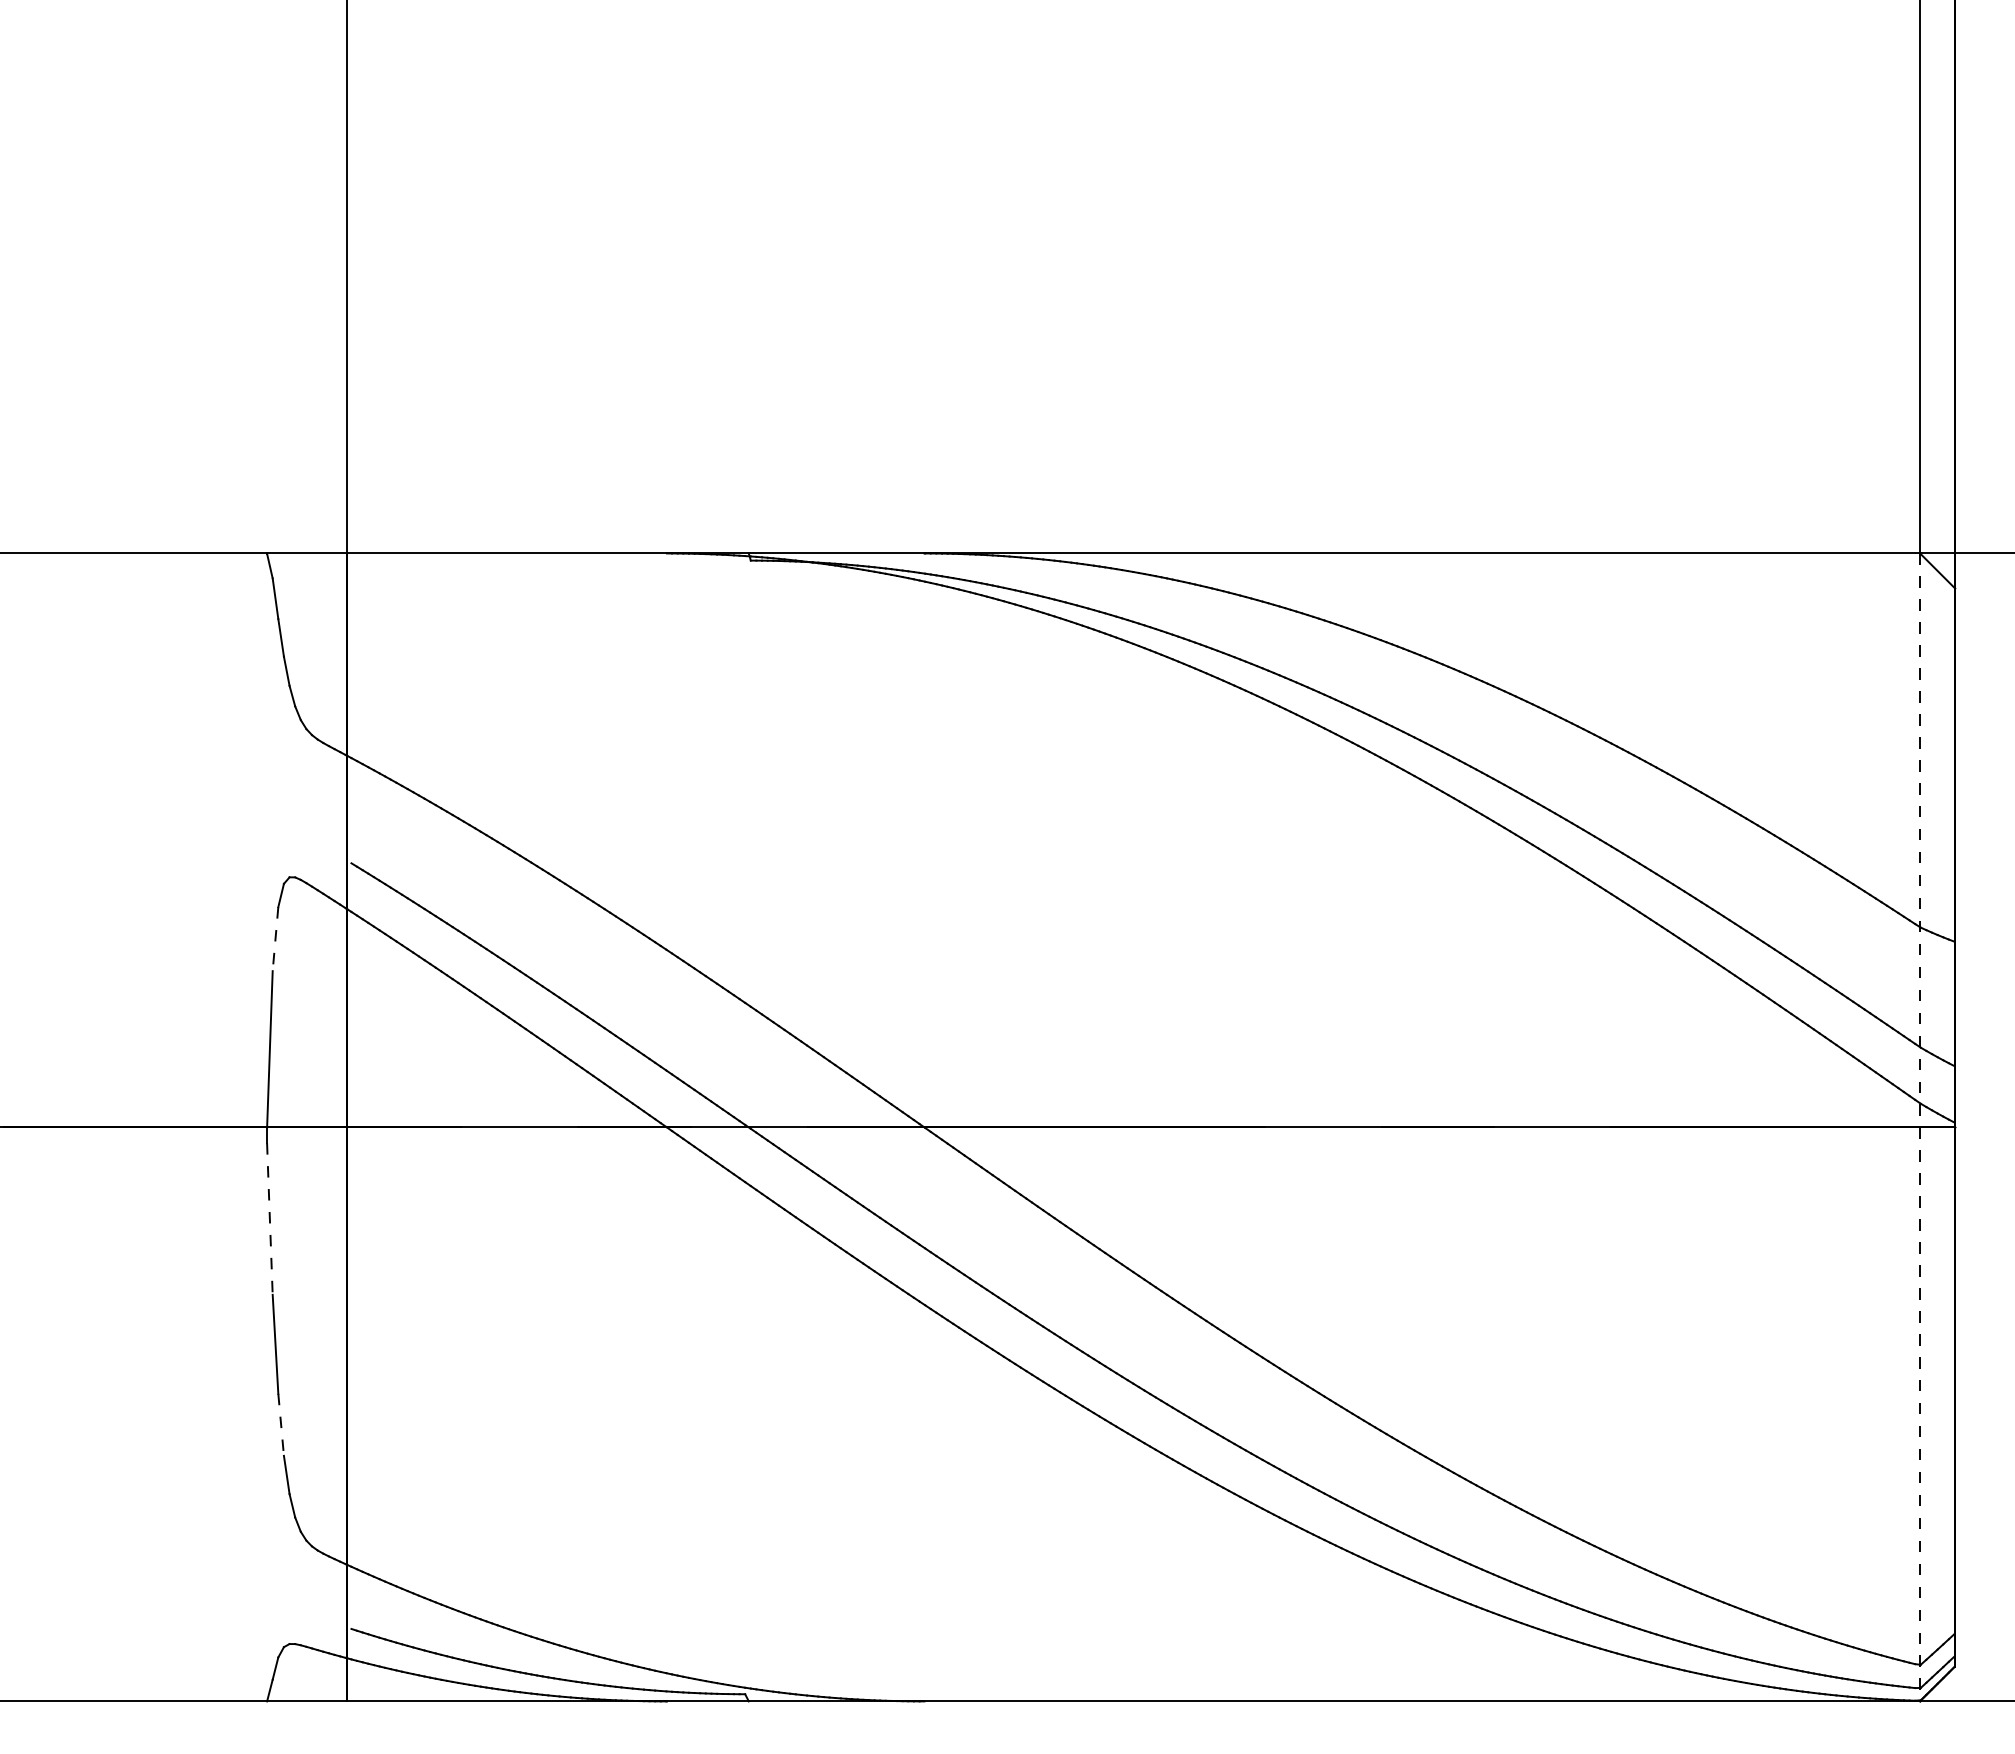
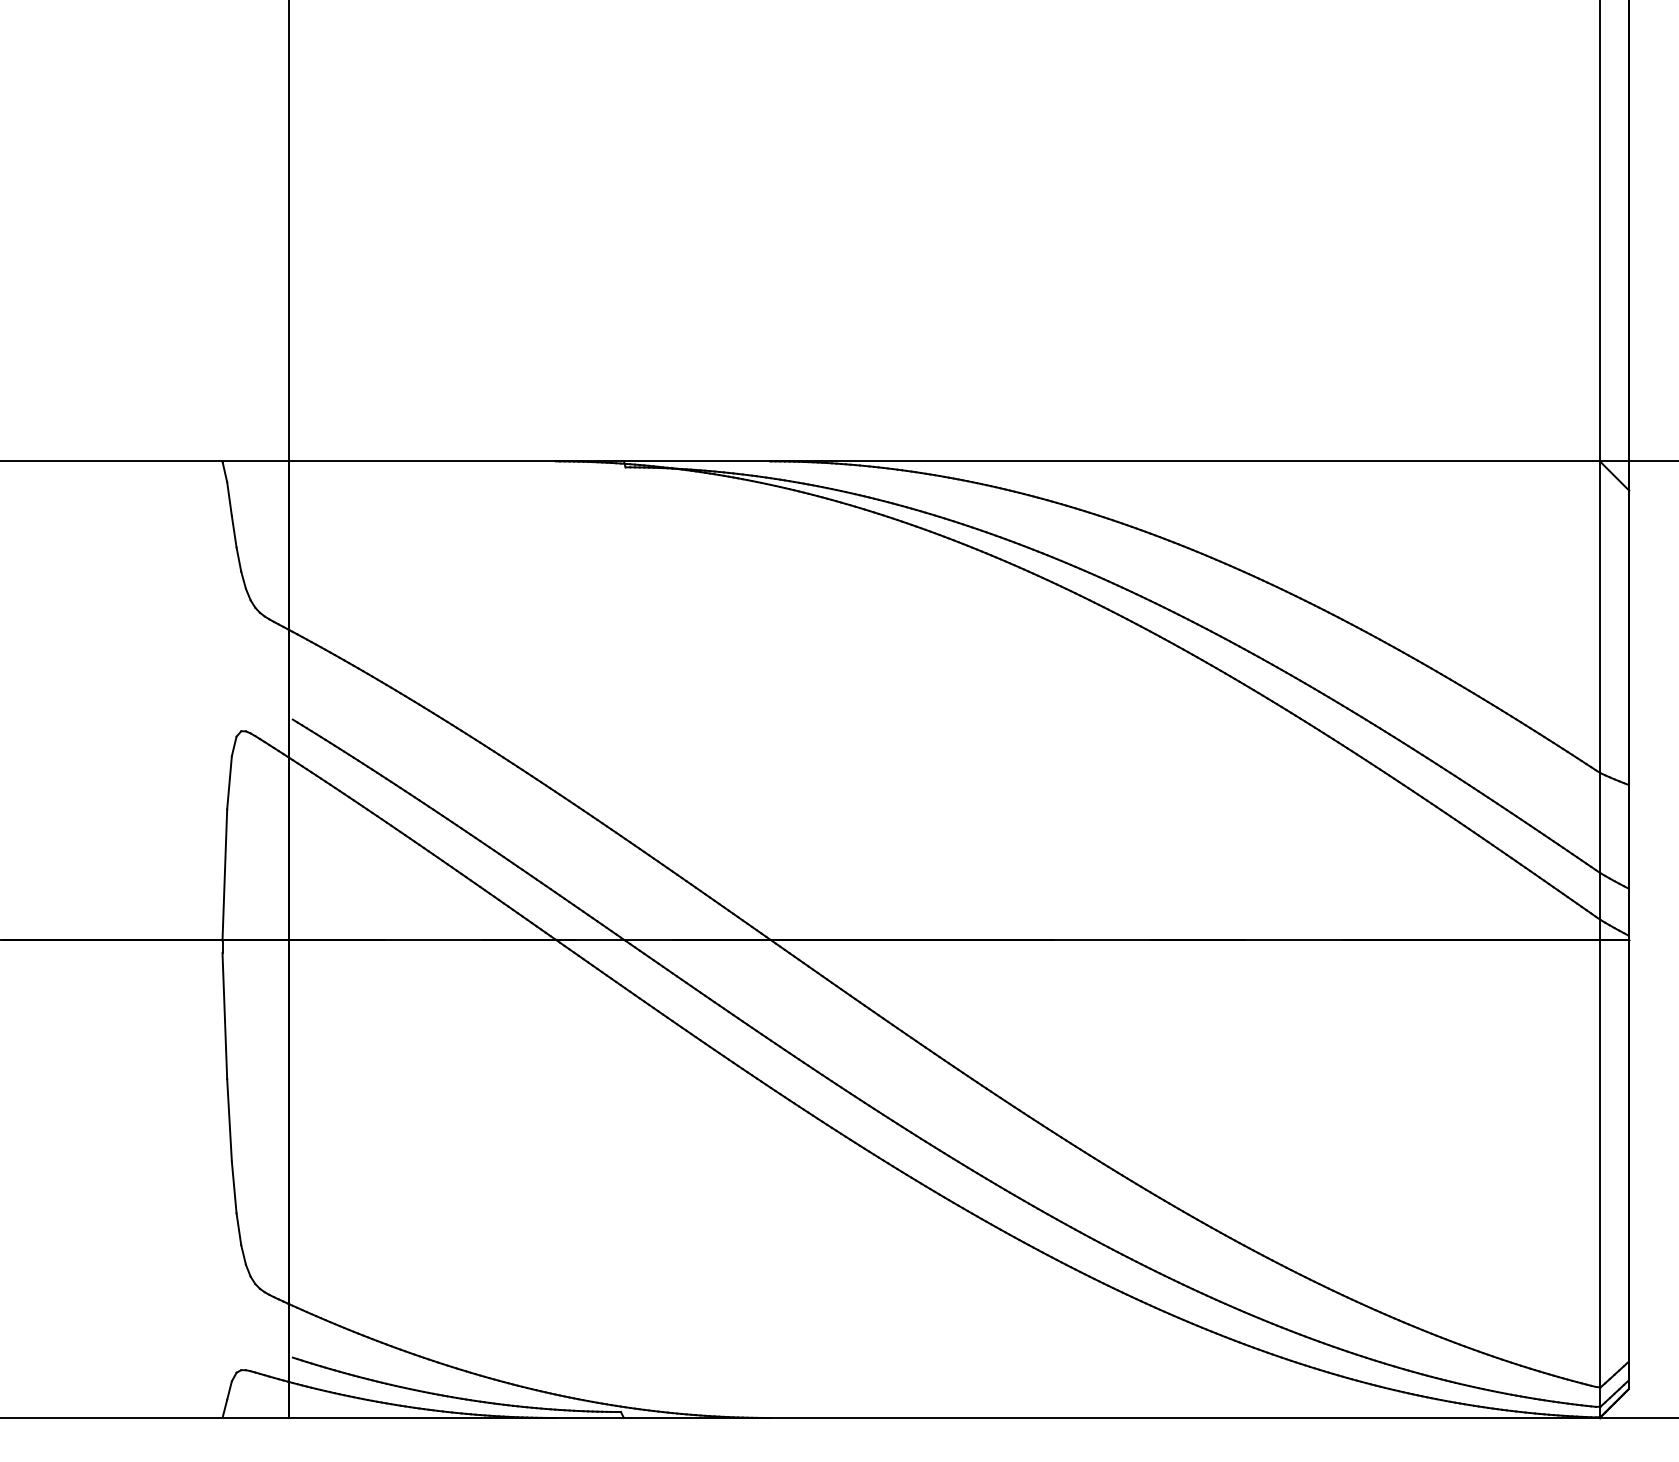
line: (275, 939) -> (229, 783), dashed -> solid
line: (1920, 1127) -> (1600, 939), dashed -> solid
line: (269, 1219) -> (224, 1016), dashed -> solid
line: (281, 1425) -> (234, 1188), dashed -> solid

